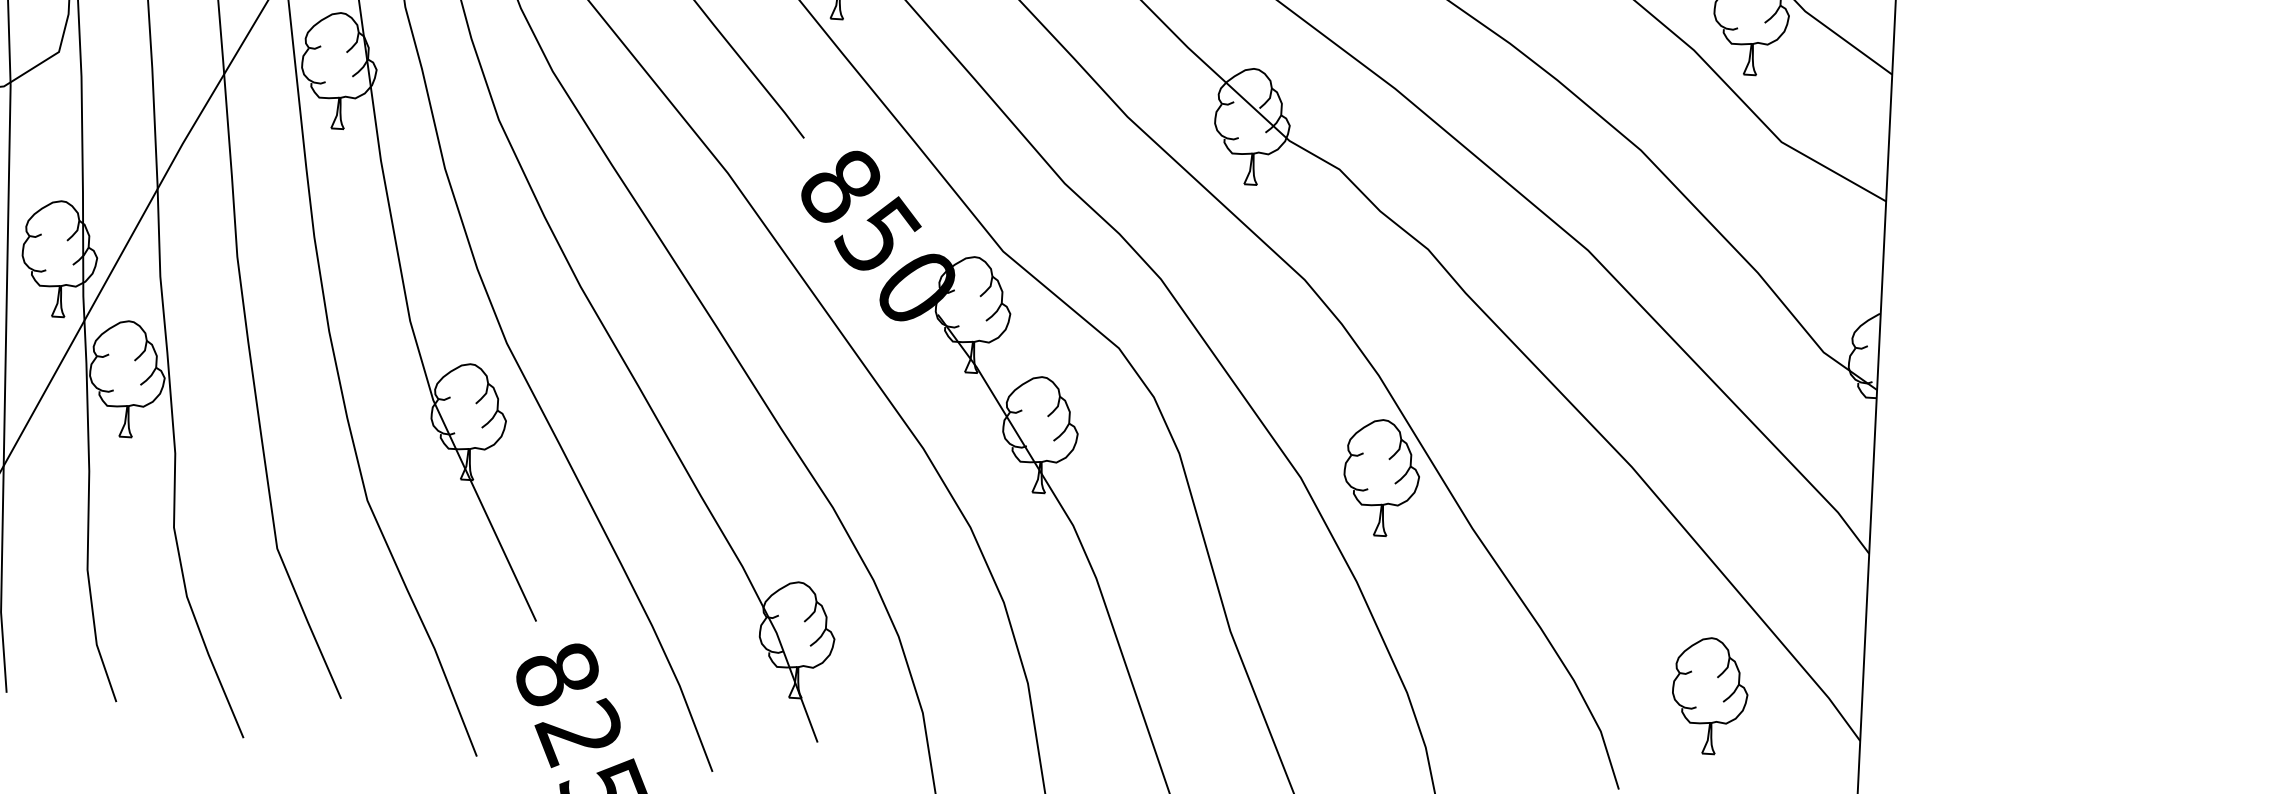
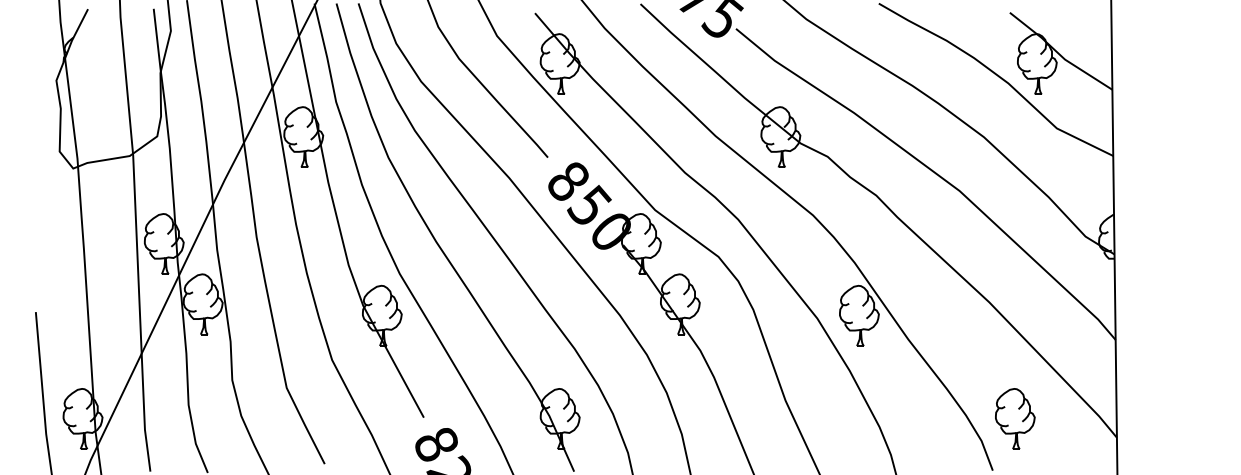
part: (1710, 694) -> (1015, 418), moved

